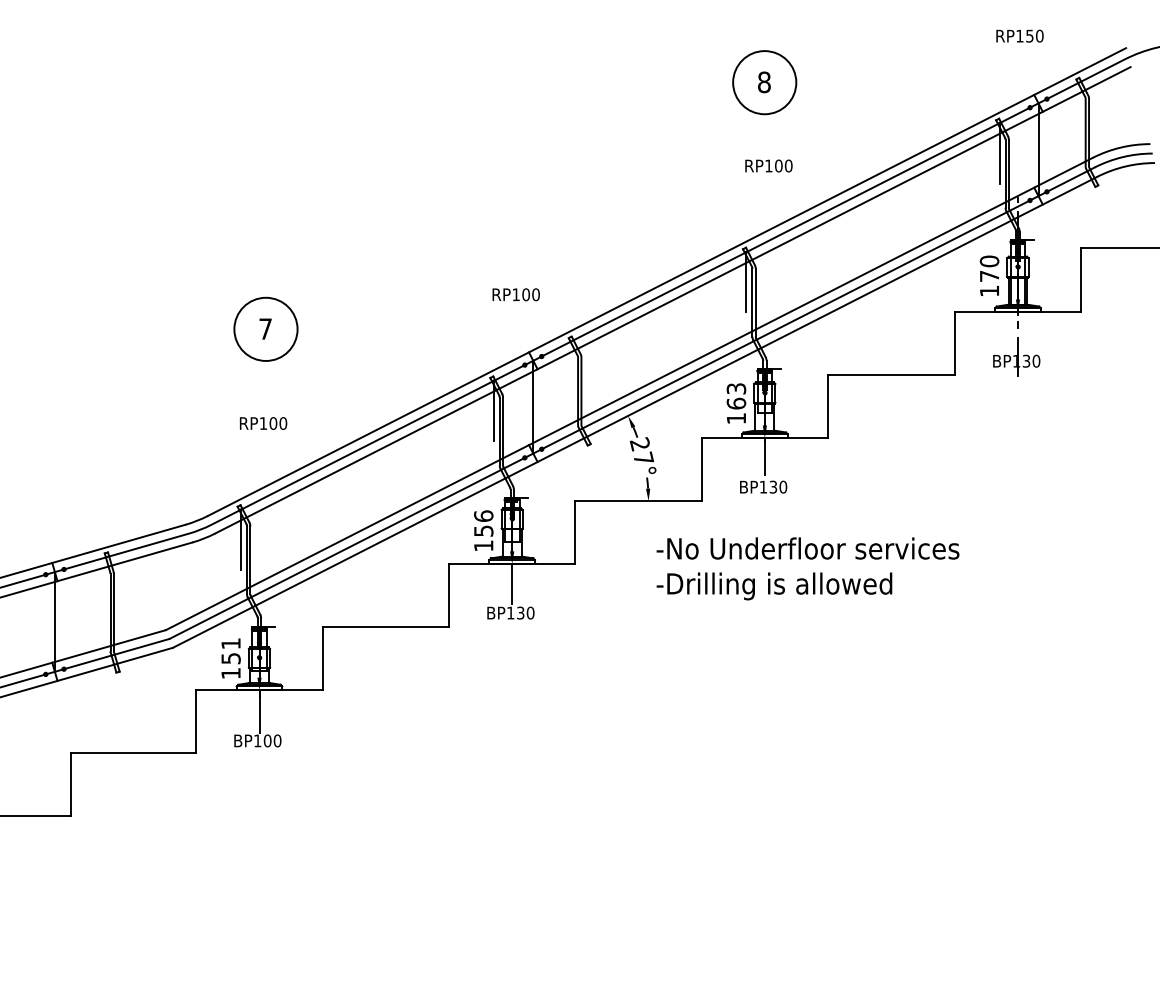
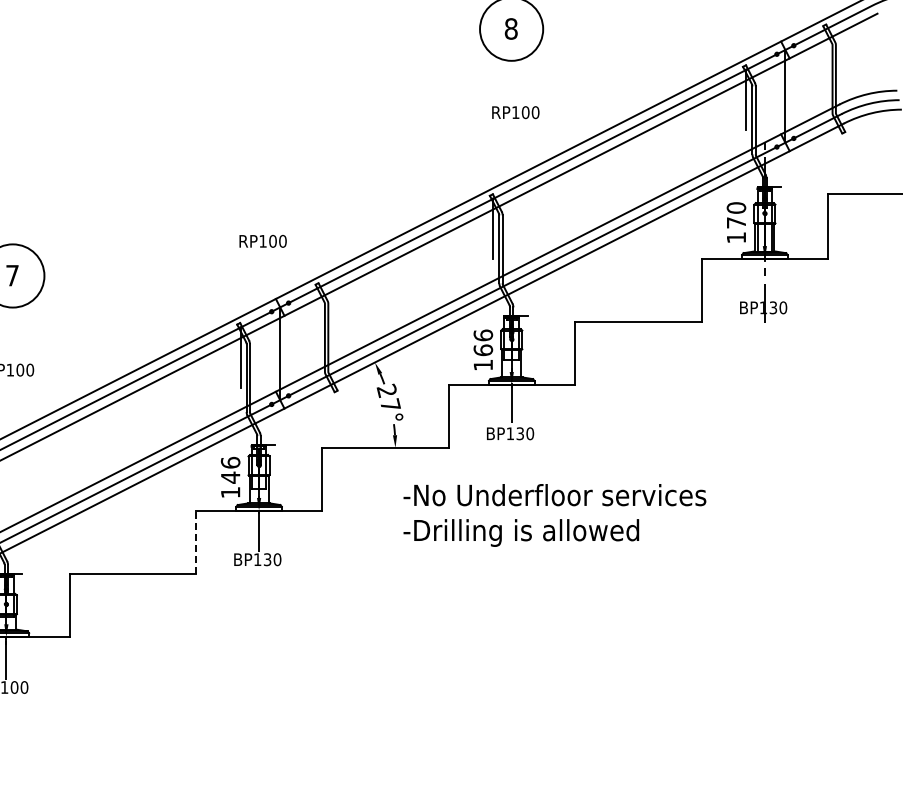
text: (736, 388) -> (483, 335), 163 -> 166
text: (483, 531) -> (230, 478), 156 -> 146
line: (449, 595) -> (196, 542), solid -> dashed

